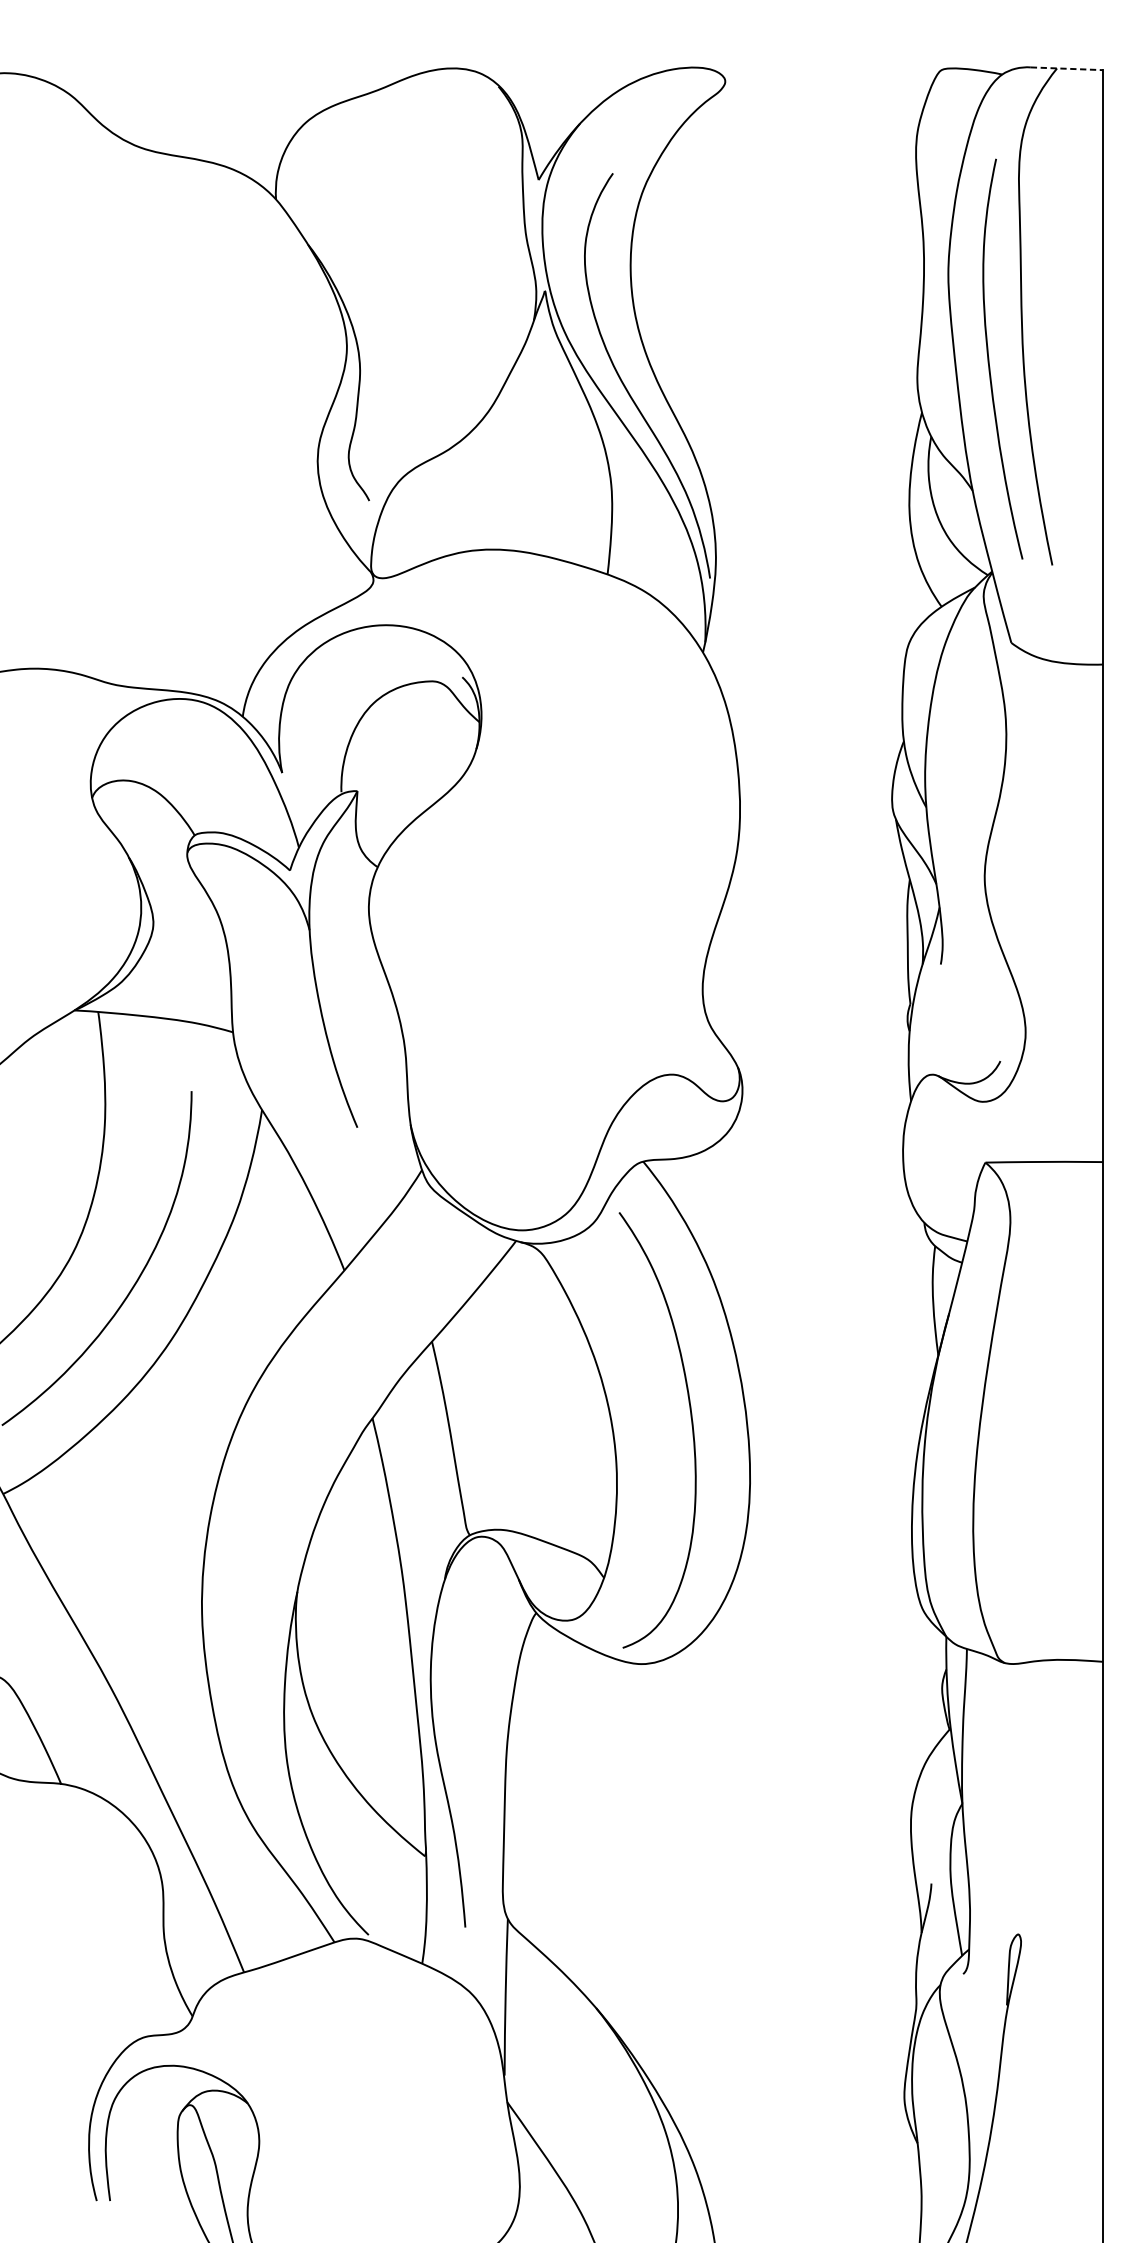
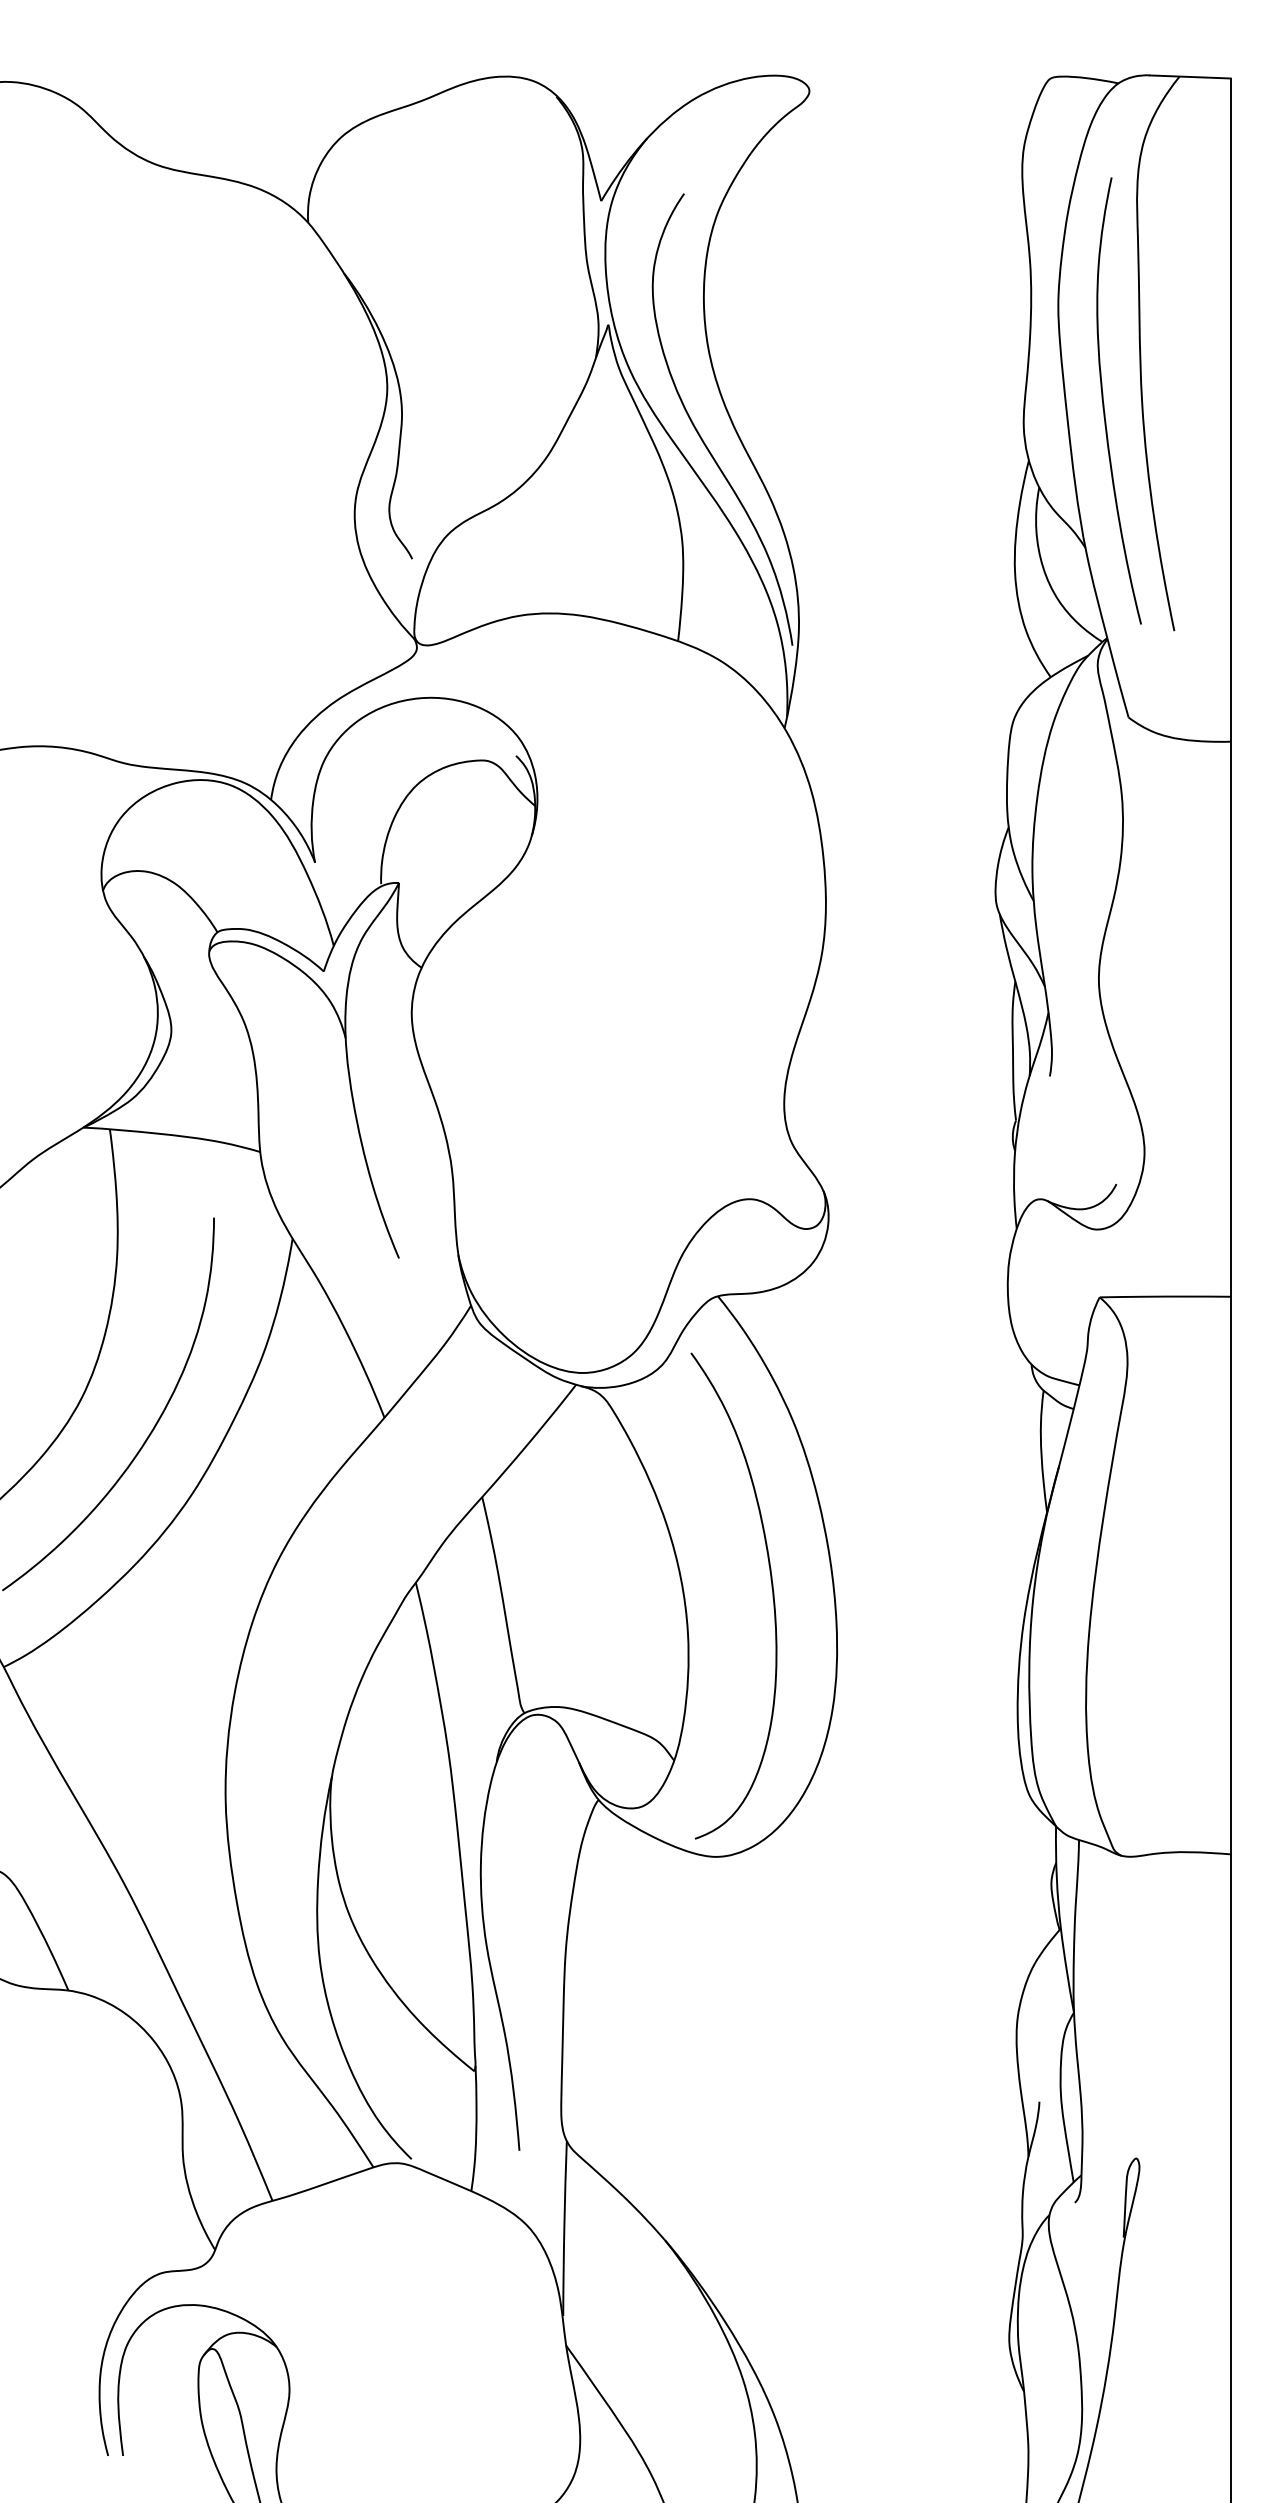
line: (1067, 69) -> (1191, 77), dashed -> solid

